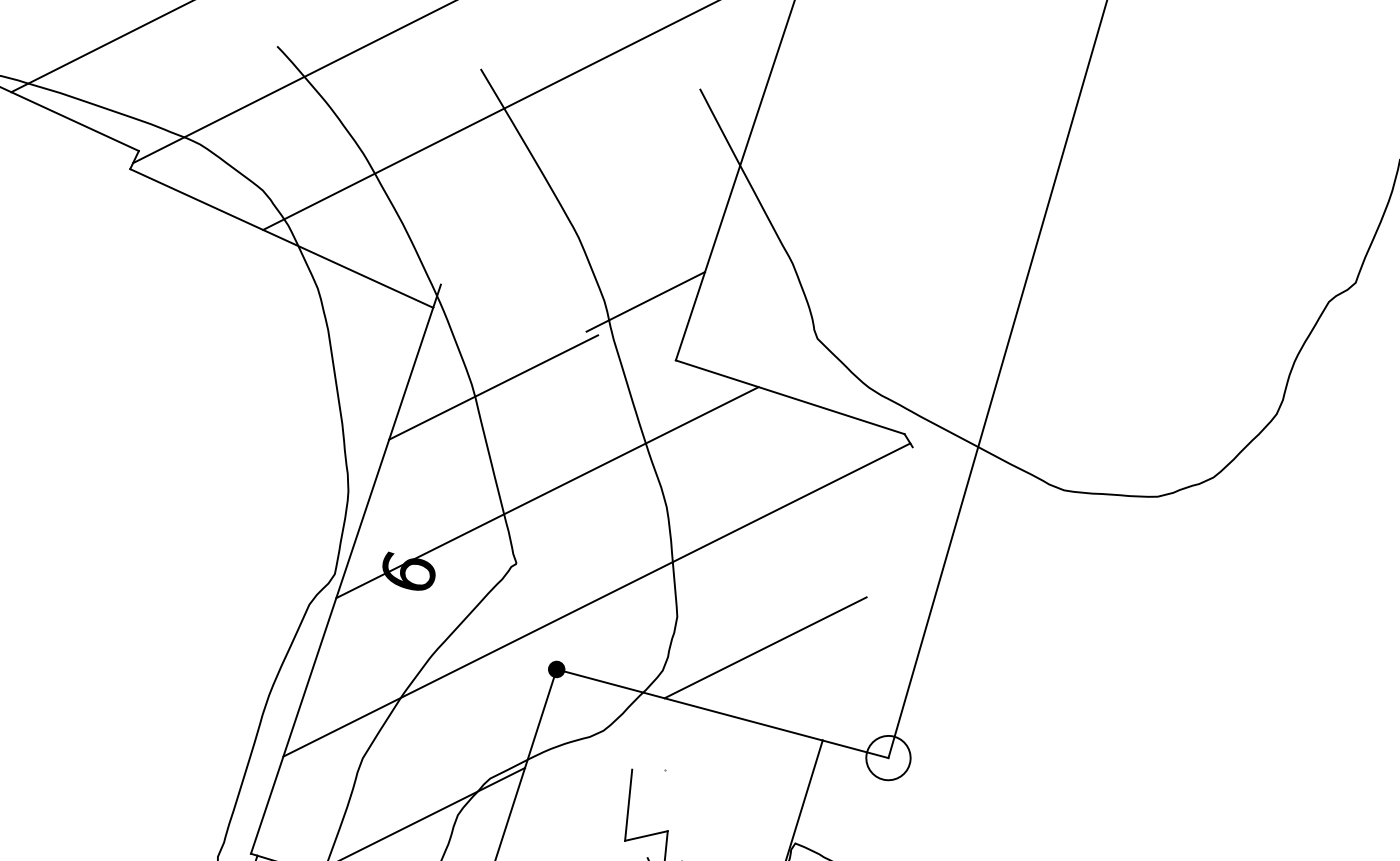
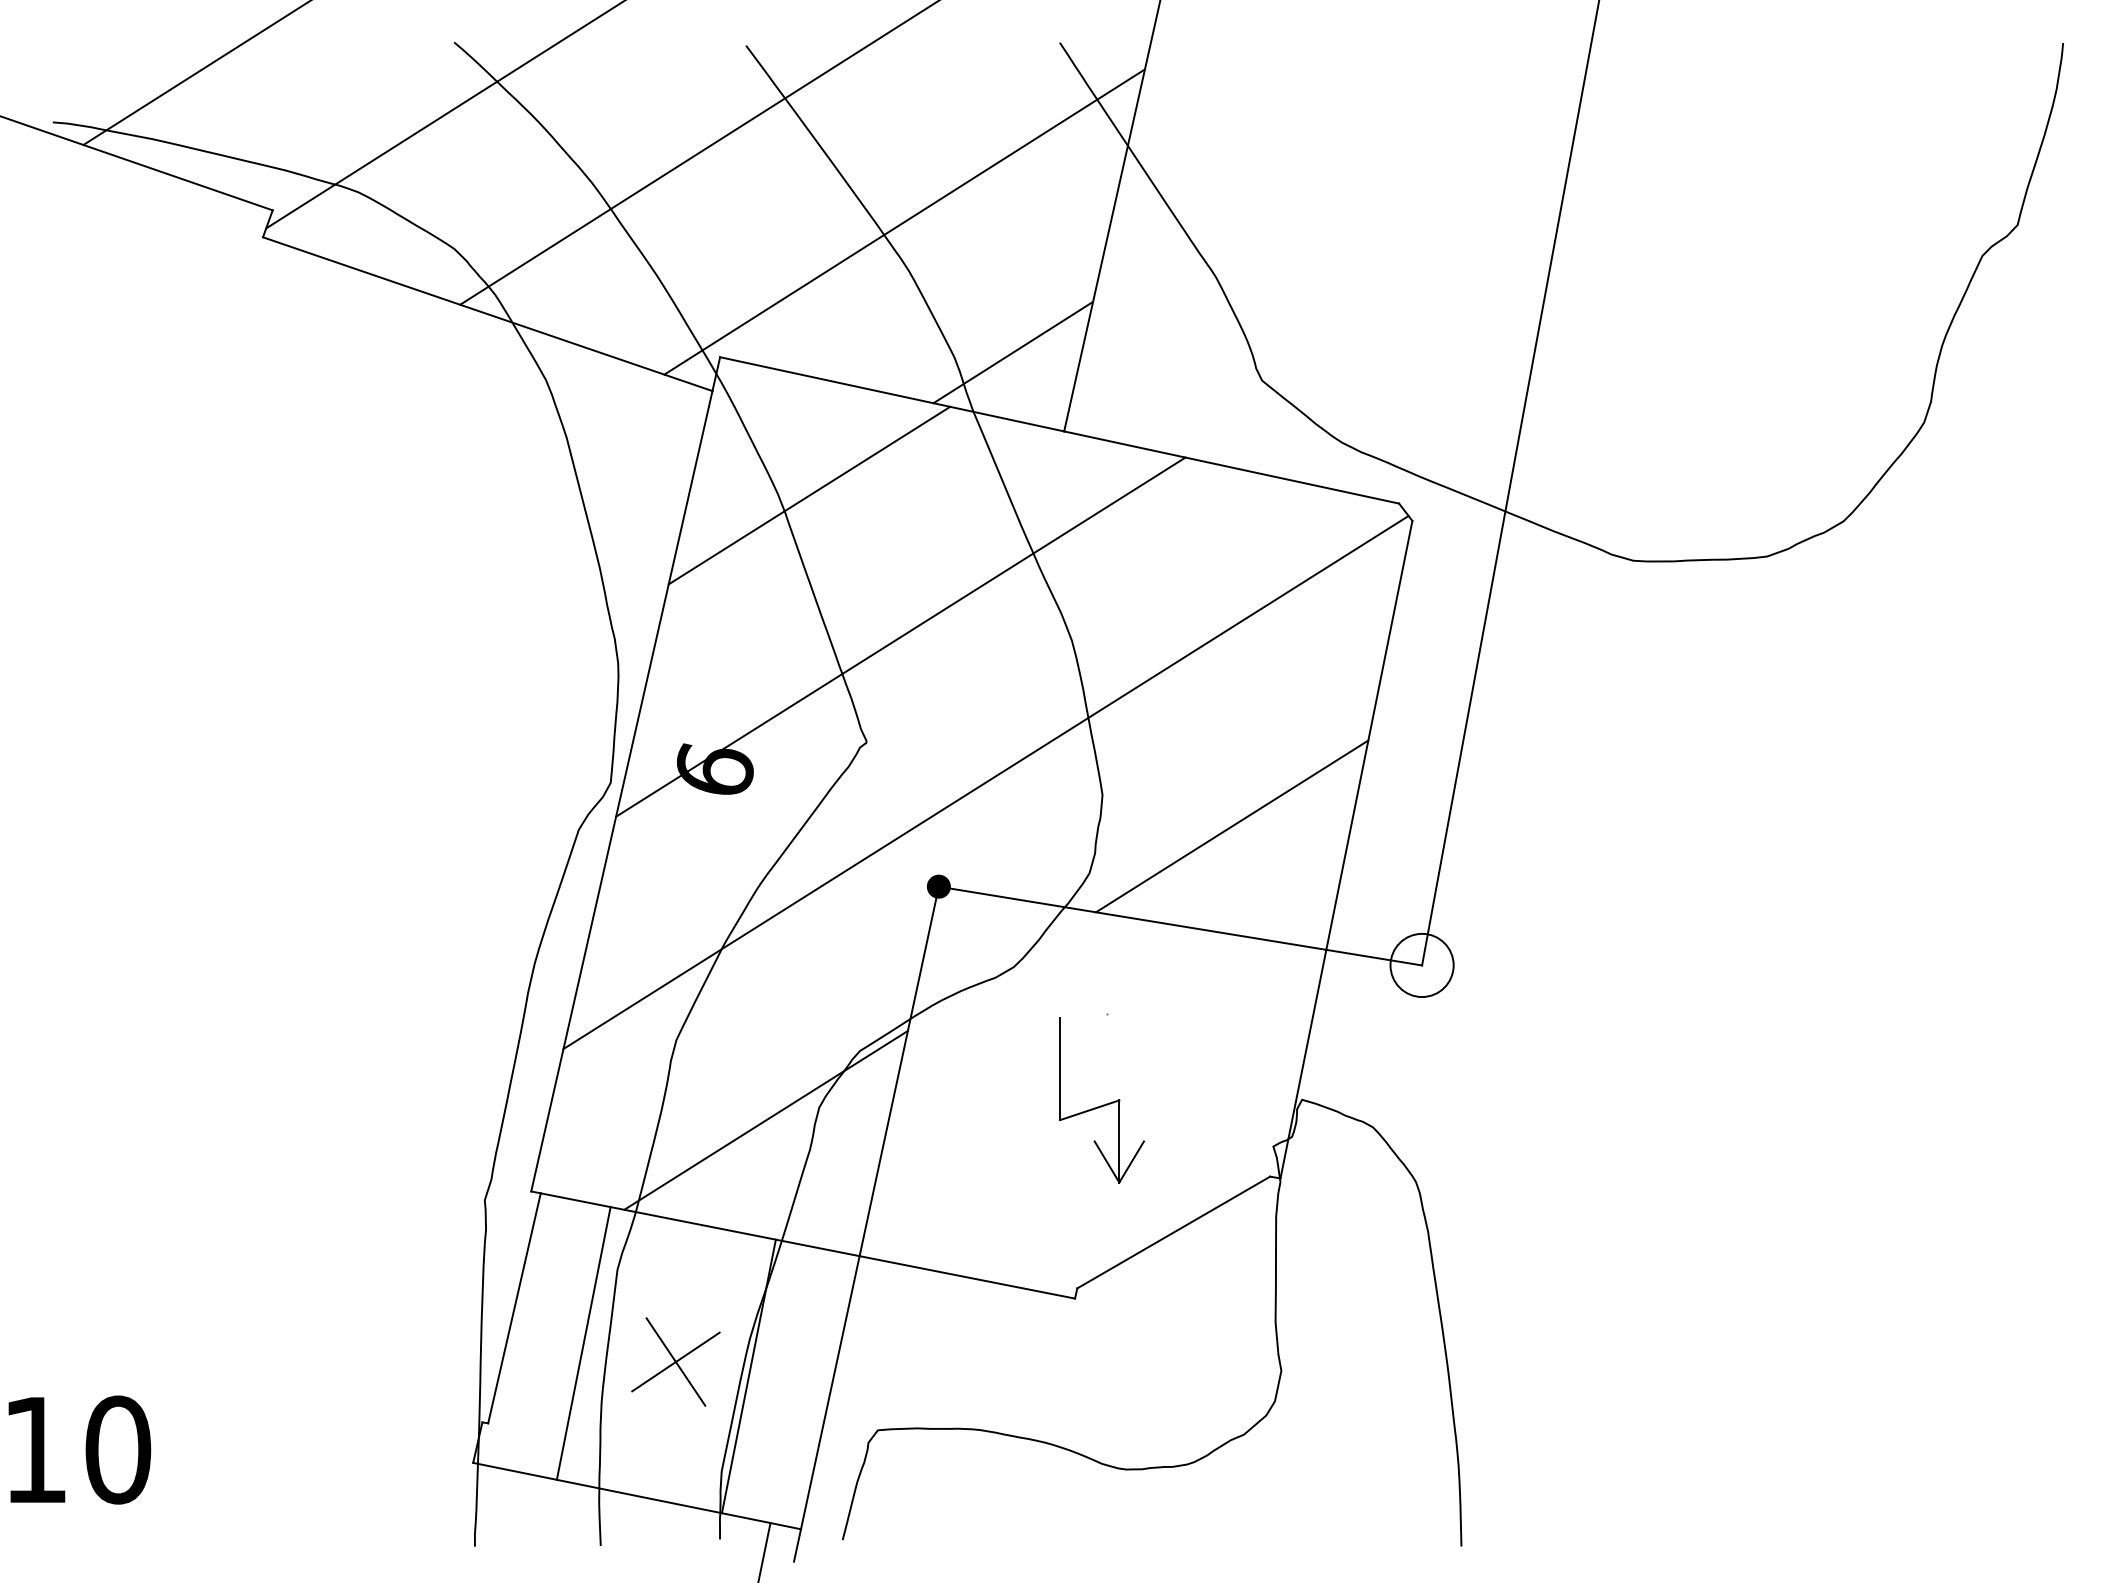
line: (579, 202) -> (904, 221), added
line: (558, 322) -> (892, 394), added
line: (867, 593) -> (1369, 734), added

